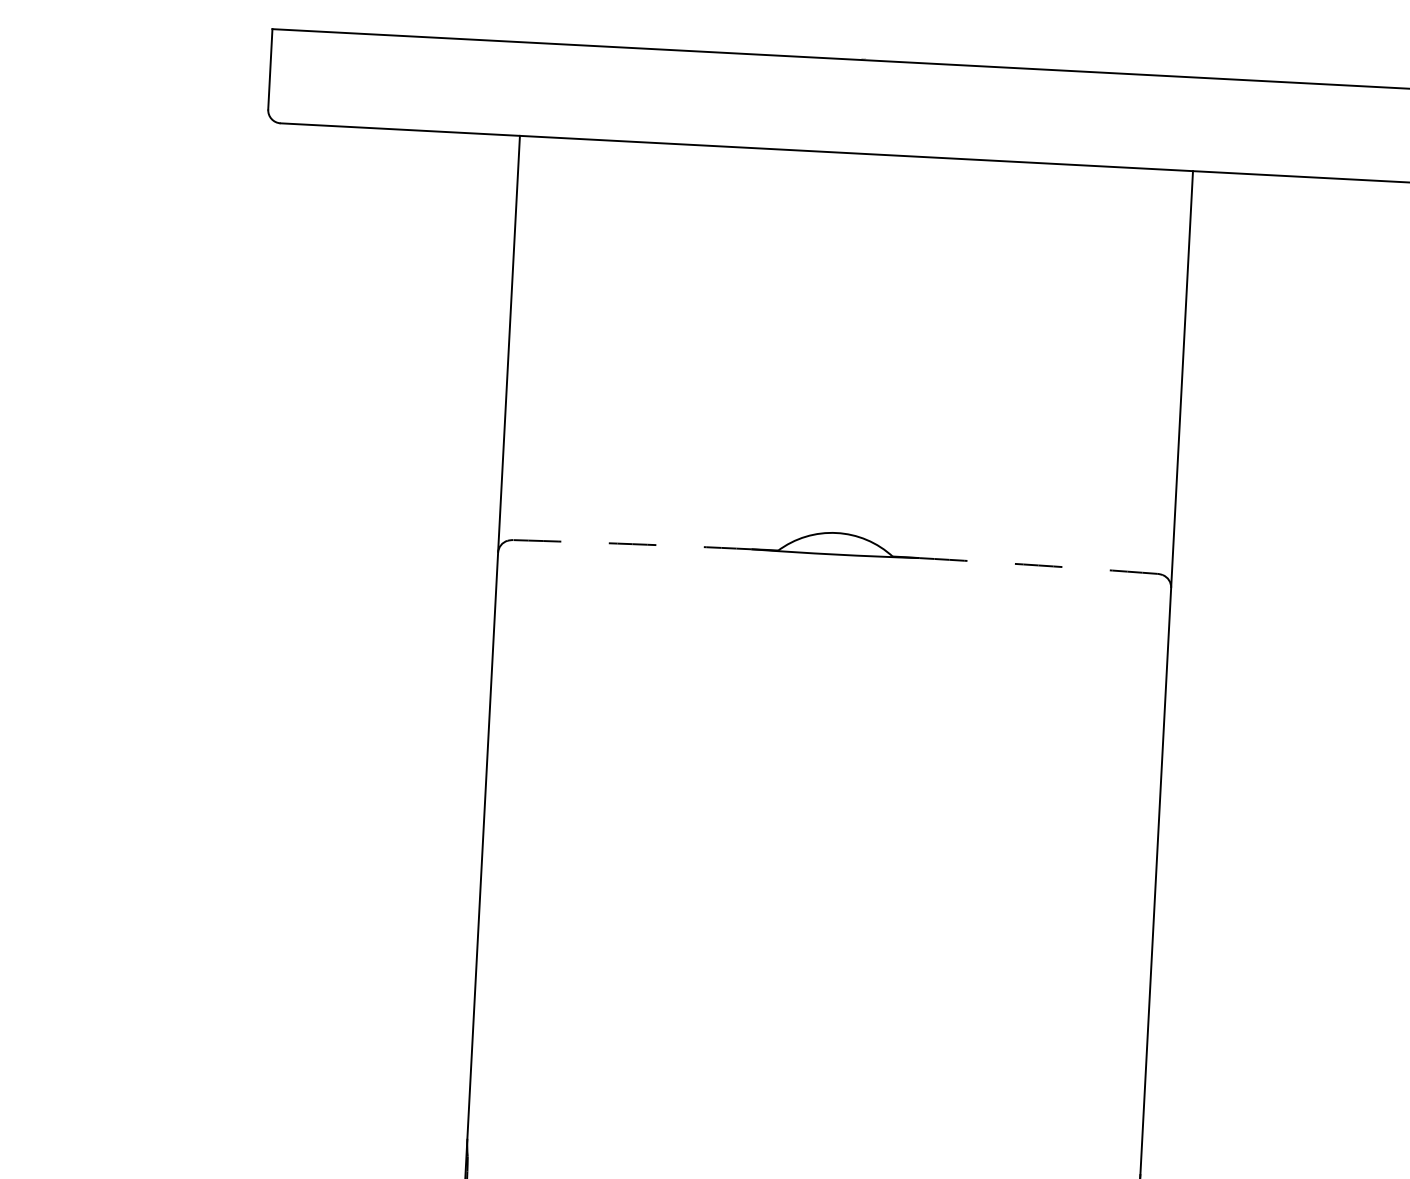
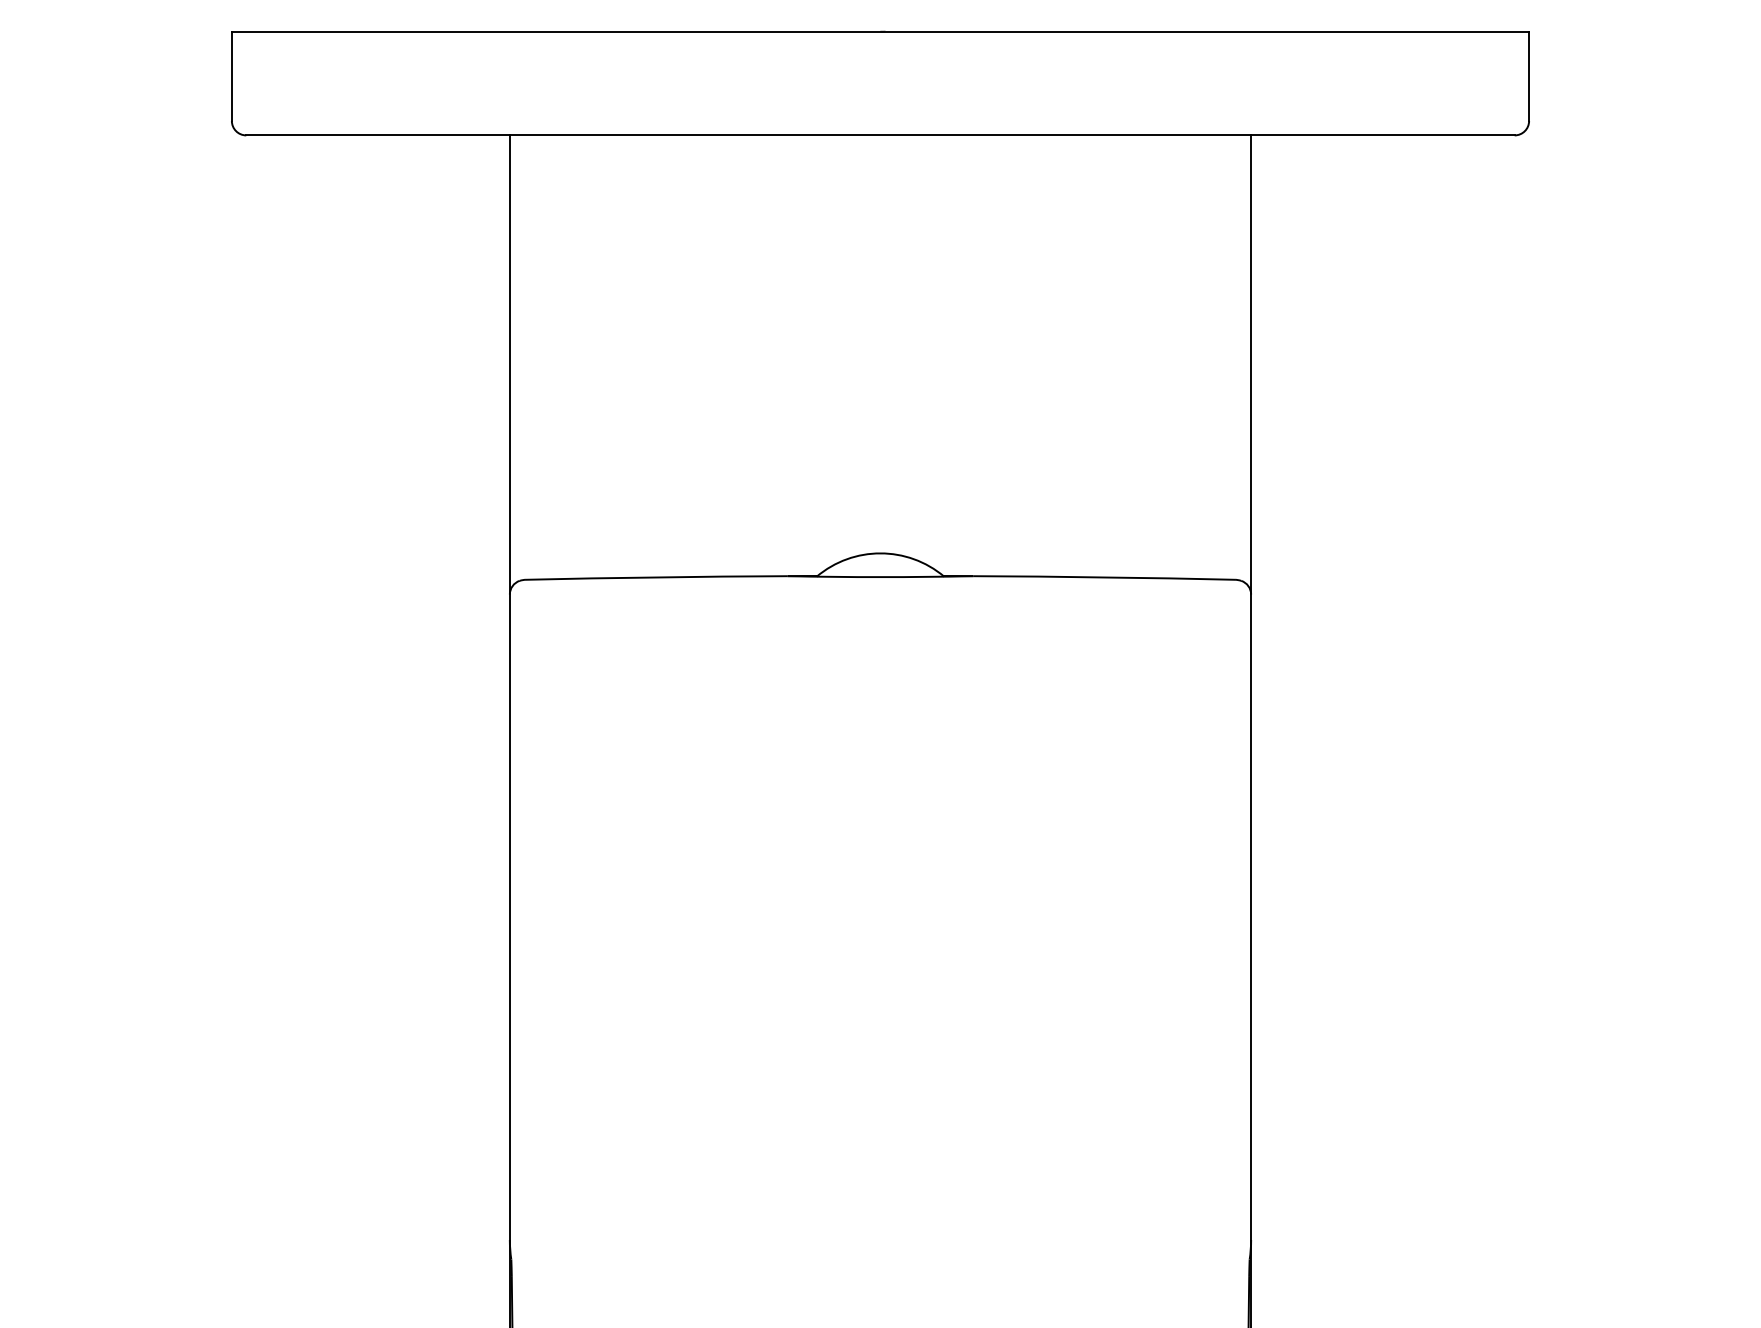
arc: (632, 544) -> (656, 577), dashed -> solid
arc: (1038, 565) -> (1104, 577), dashed -> solid

